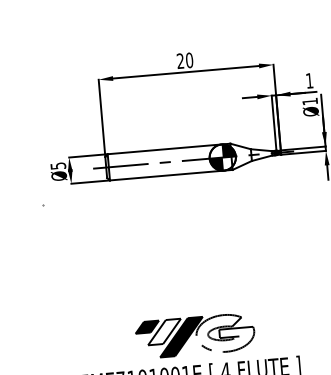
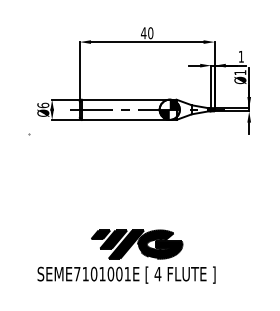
text: (180, 61) -> (143, 33), 20 -> 40
text: (58, 166) -> (43, 105), Ø5 -> Ø6
fill: (164, 331) -> (113, 239), added
fill: (225, 333) -> (160, 244), added

